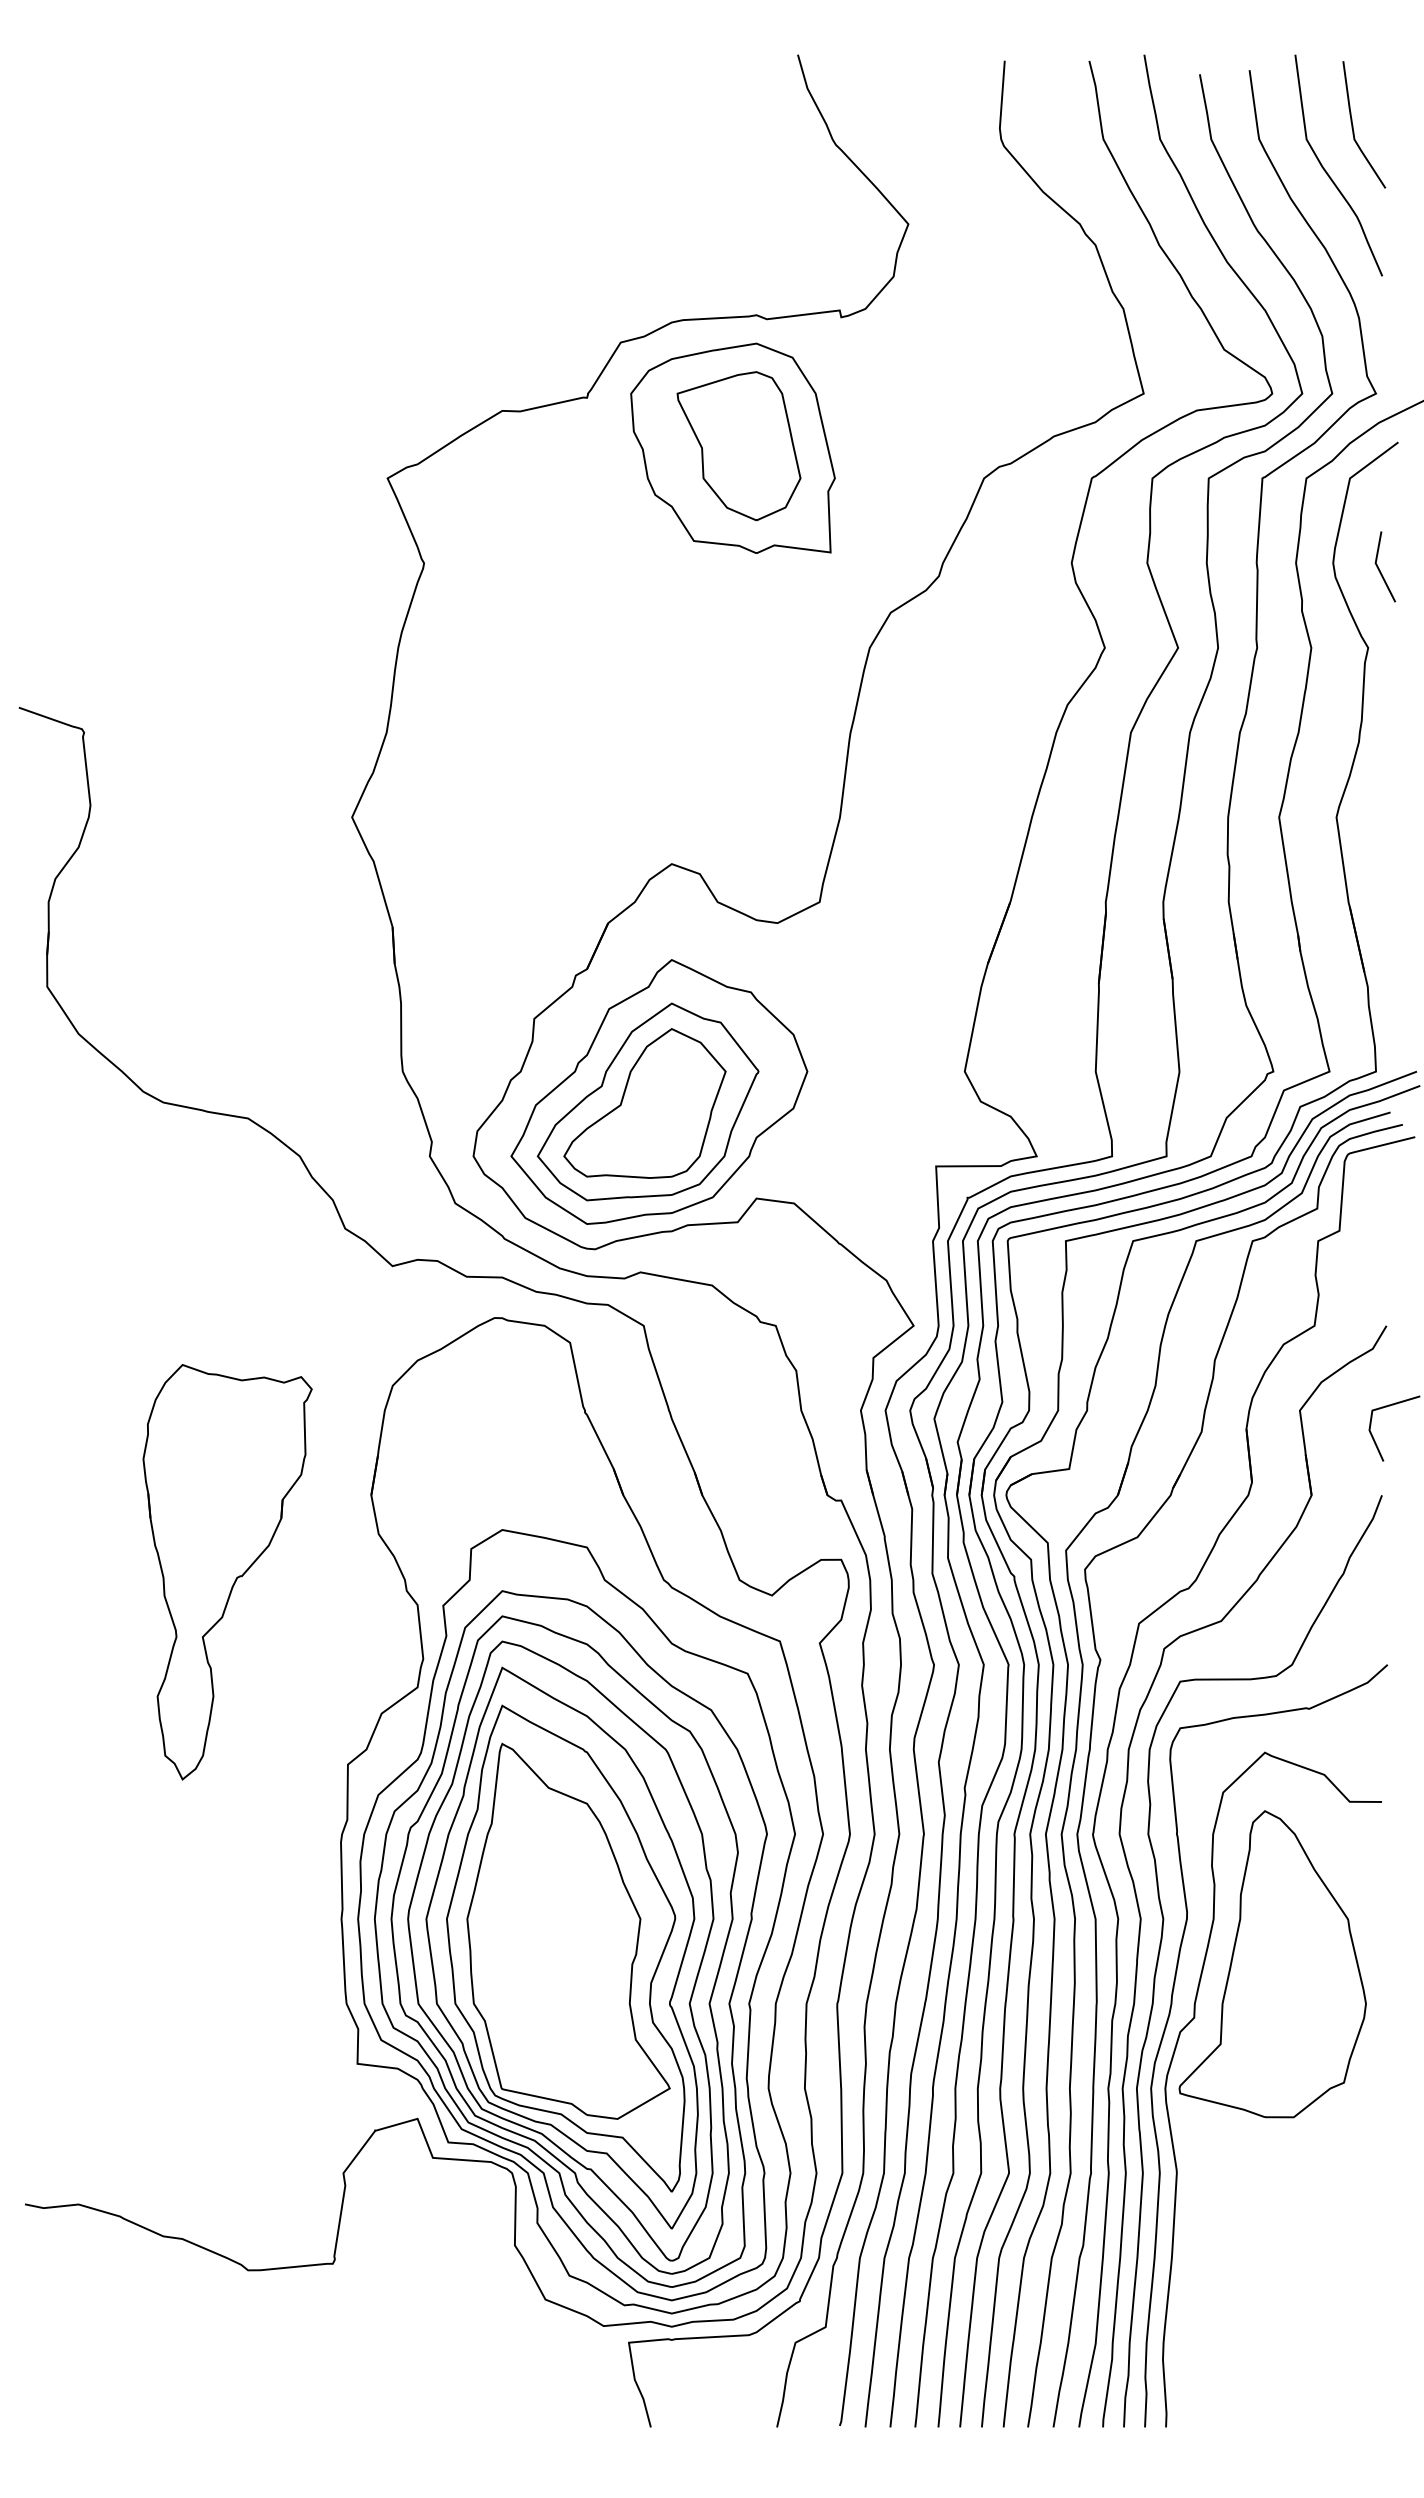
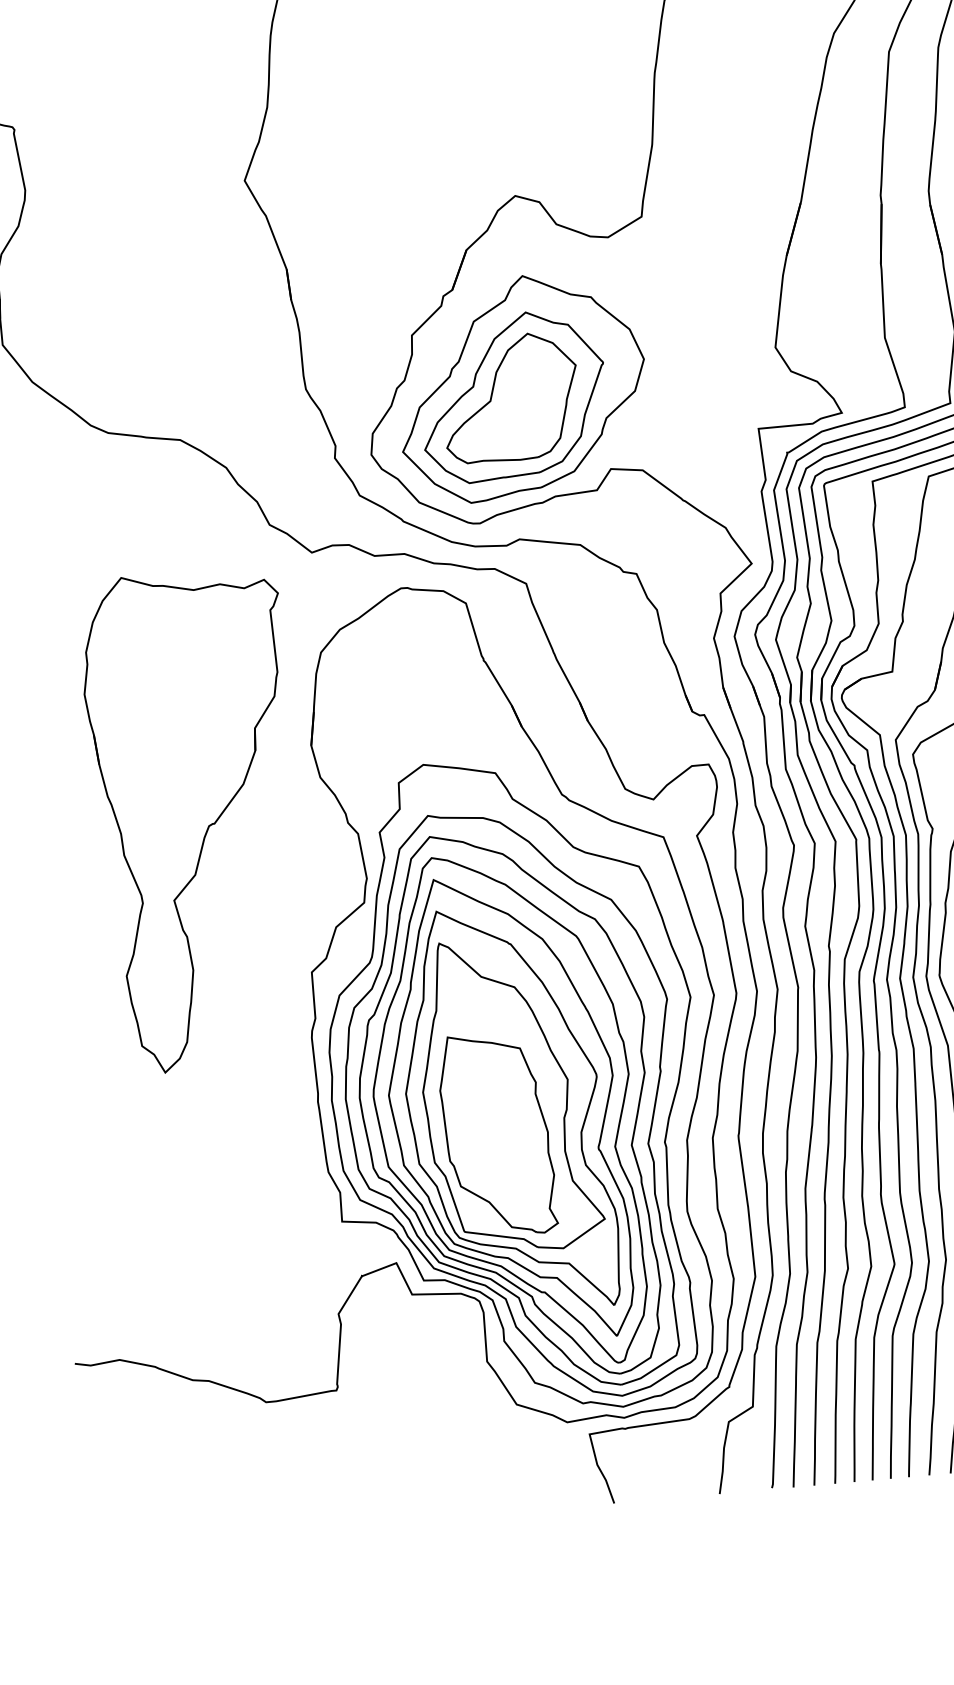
part: (227, 1572) -> (196, 820), size x1.43
part: (551, 1977) -> (497, 1135), added

